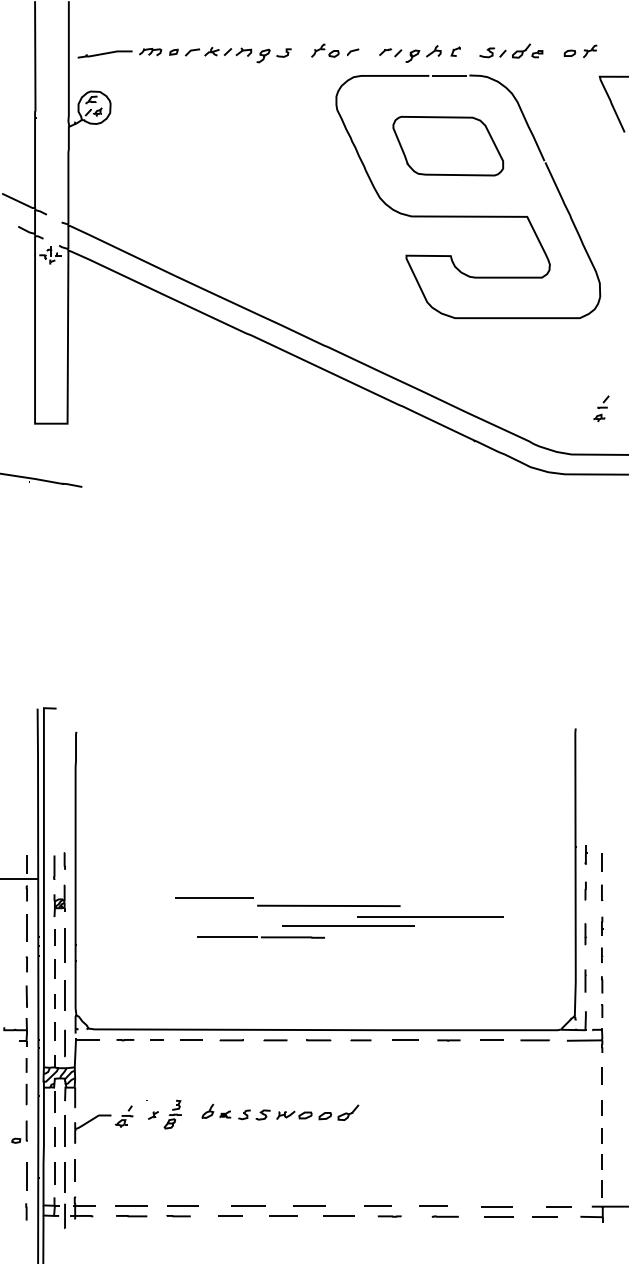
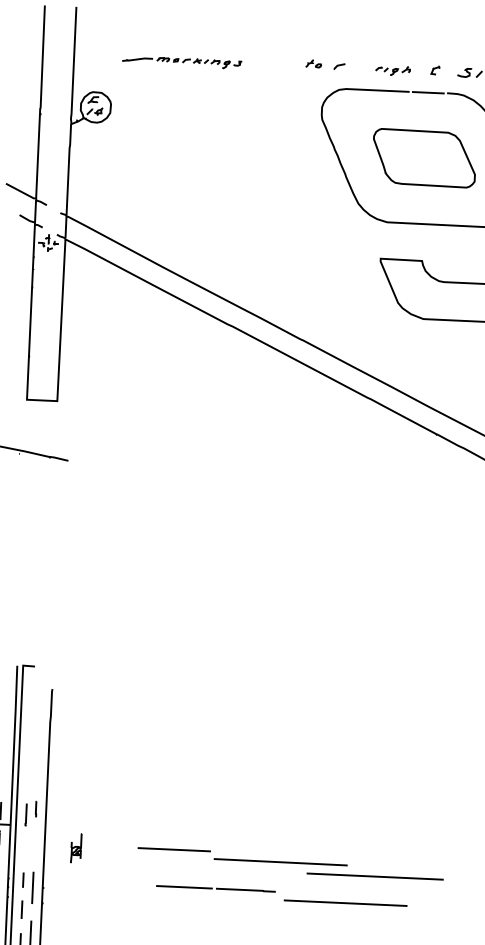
part: (325, 50) -> (313, 63), size x0.6
part: (410, 53) -> (393, 70), size x0.6
part: (184, 55) -> (182, 62), size x0.6
part: (59, 900) -> (76, 847), moved
line: (348, 925) -> (345, 903), moved

